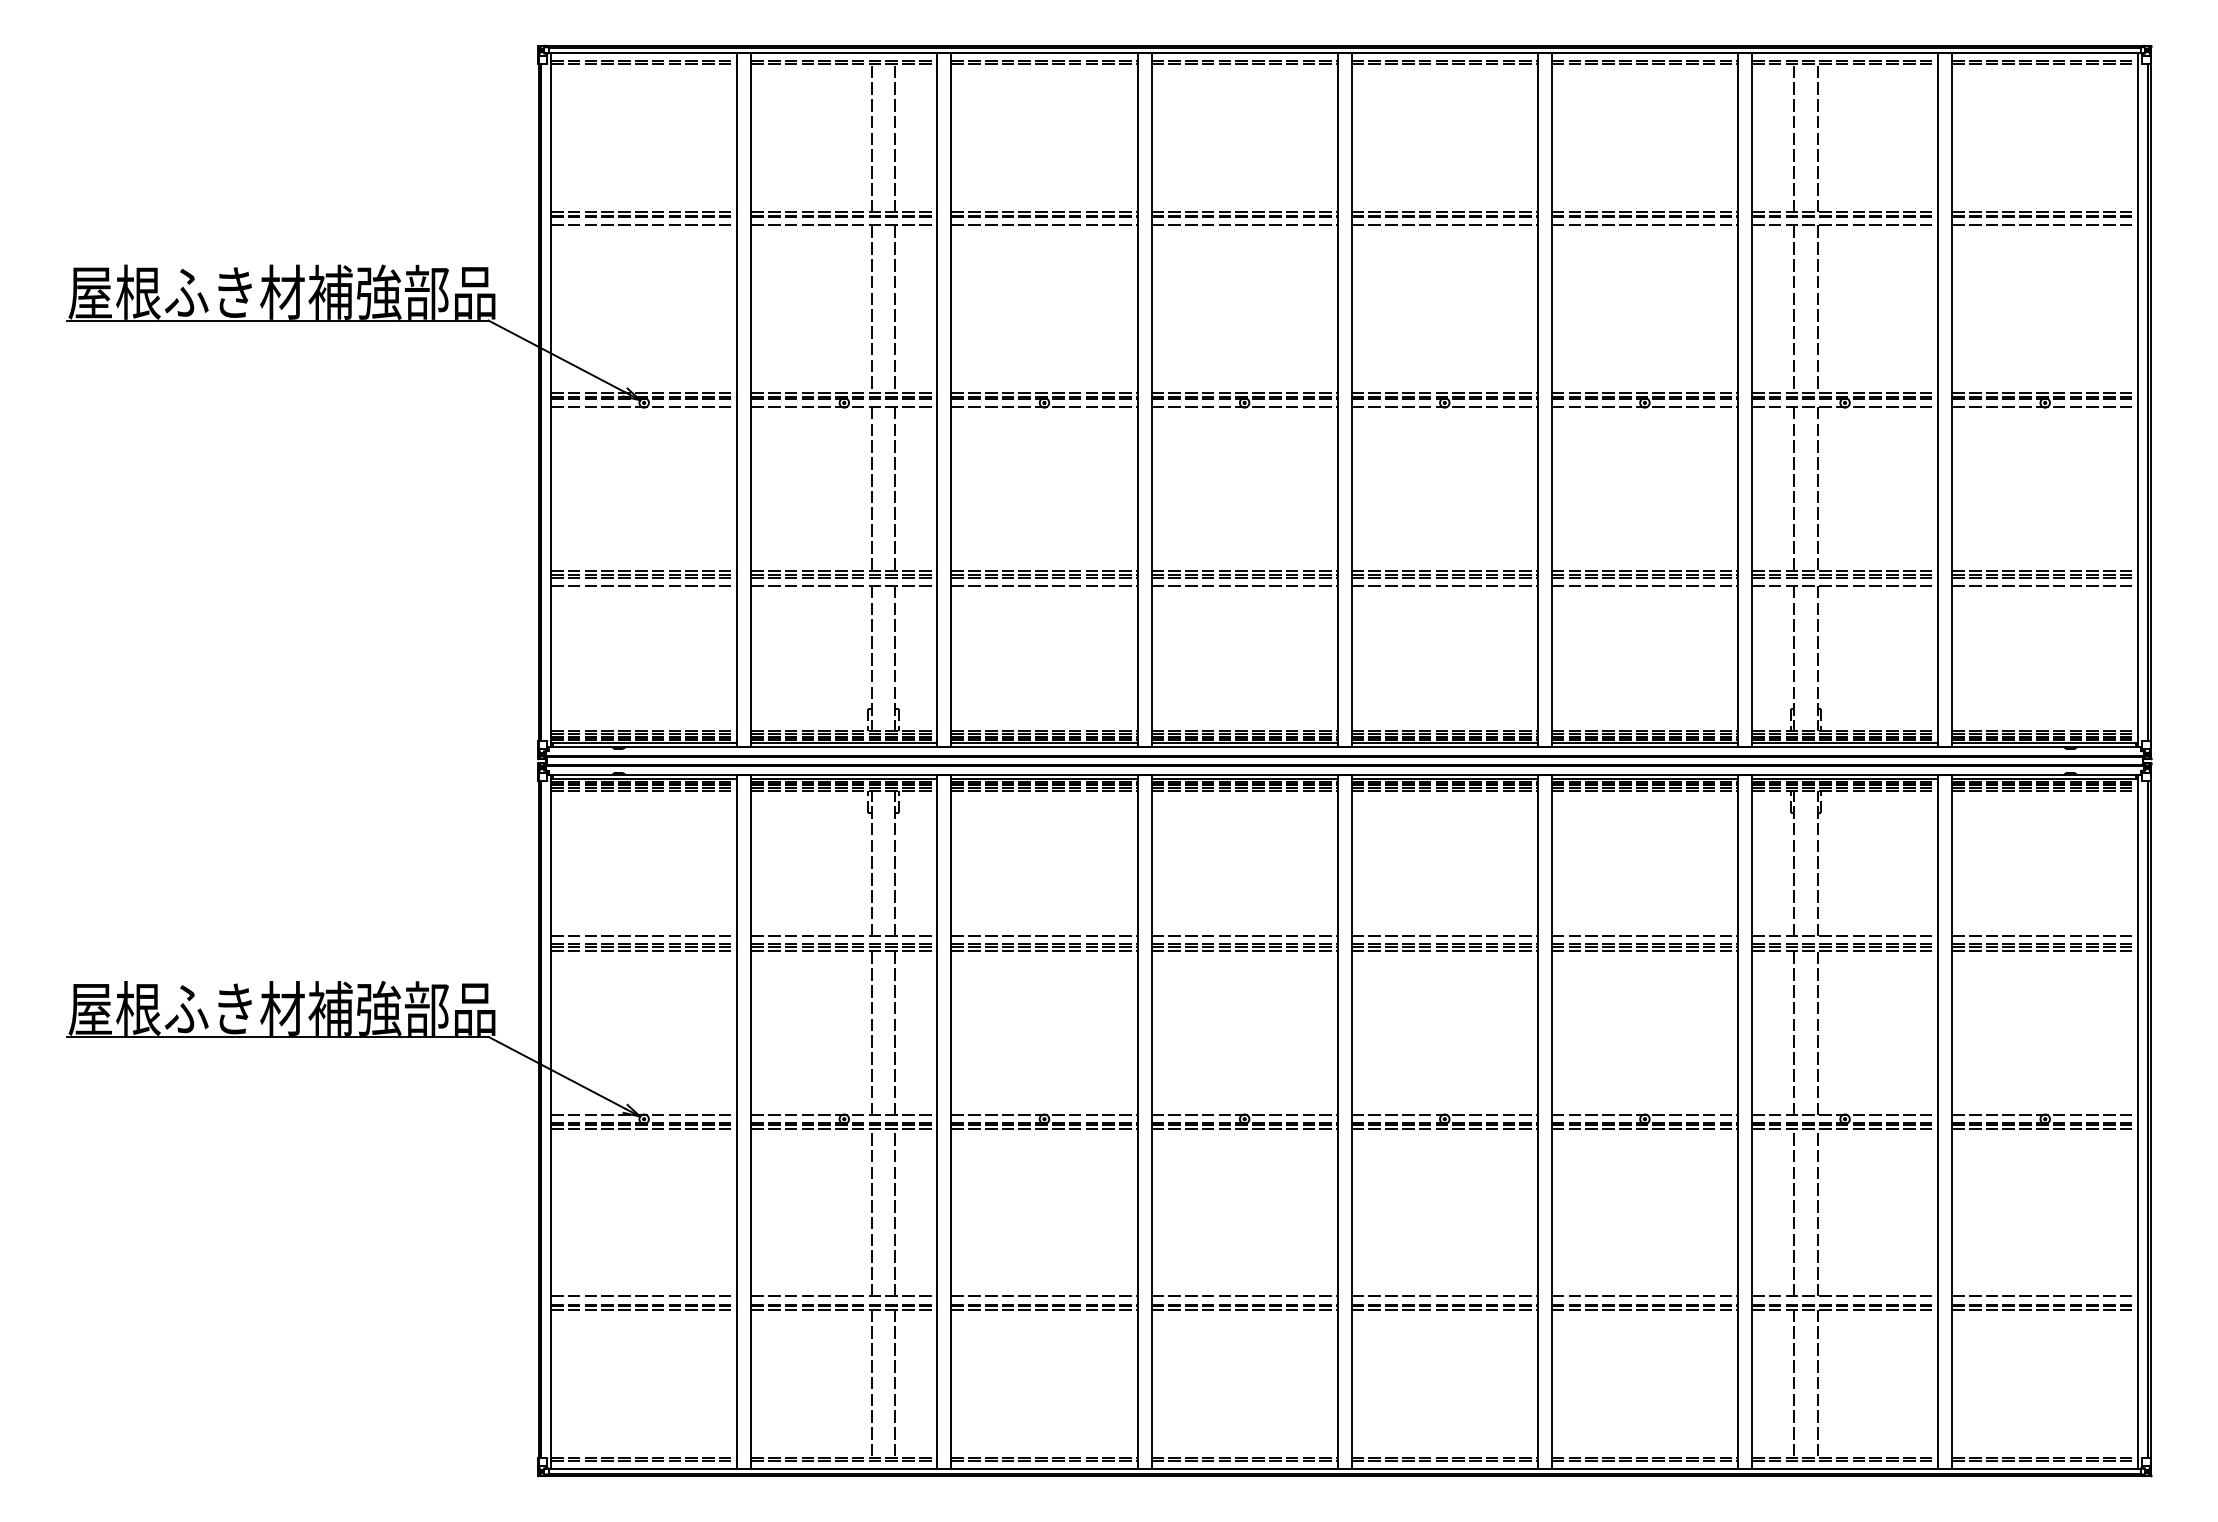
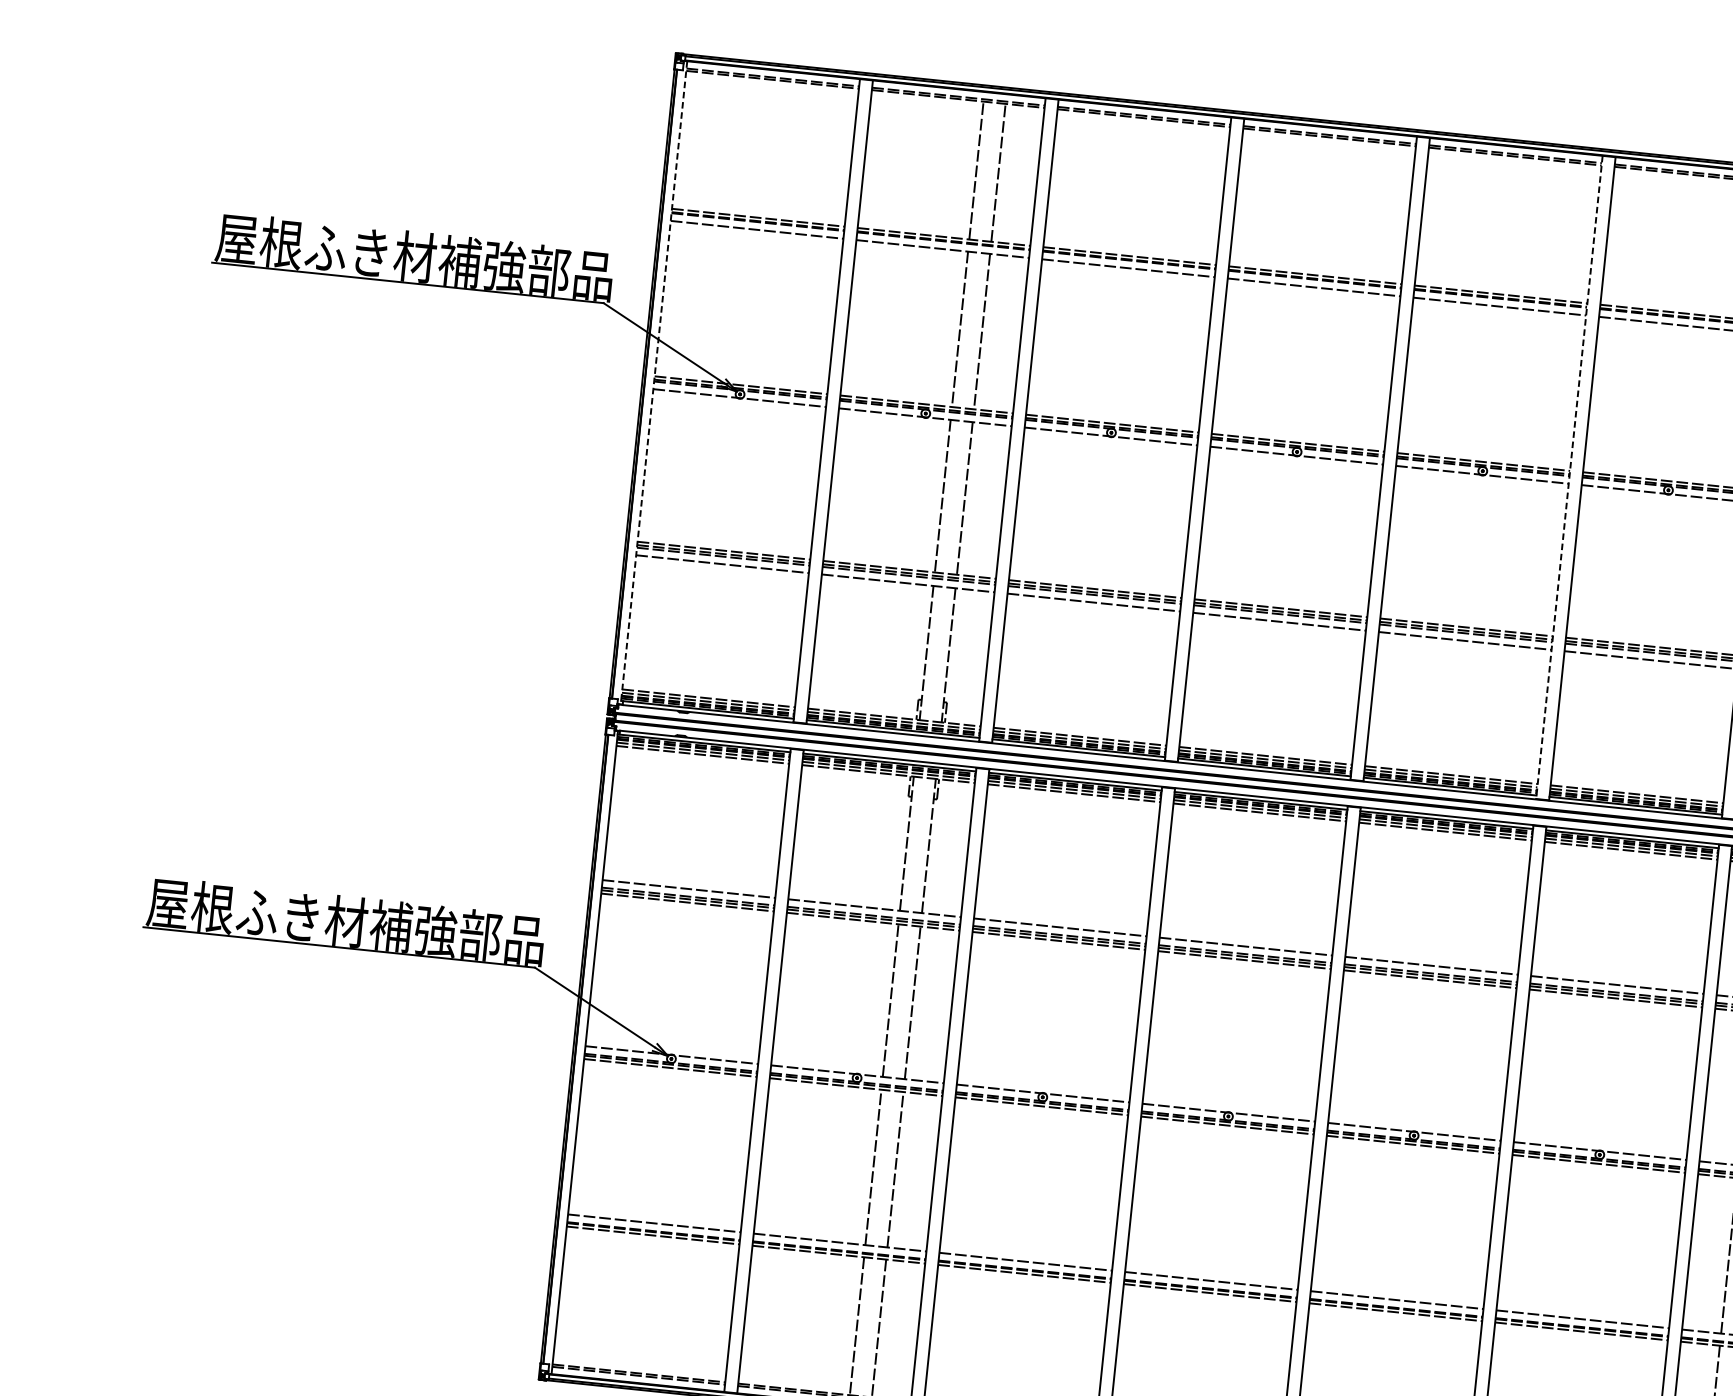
line: (551, 400) -> (654, 383), solid -> dashed
line: (1537, 400) -> (1569, 477), solid -> dashed

